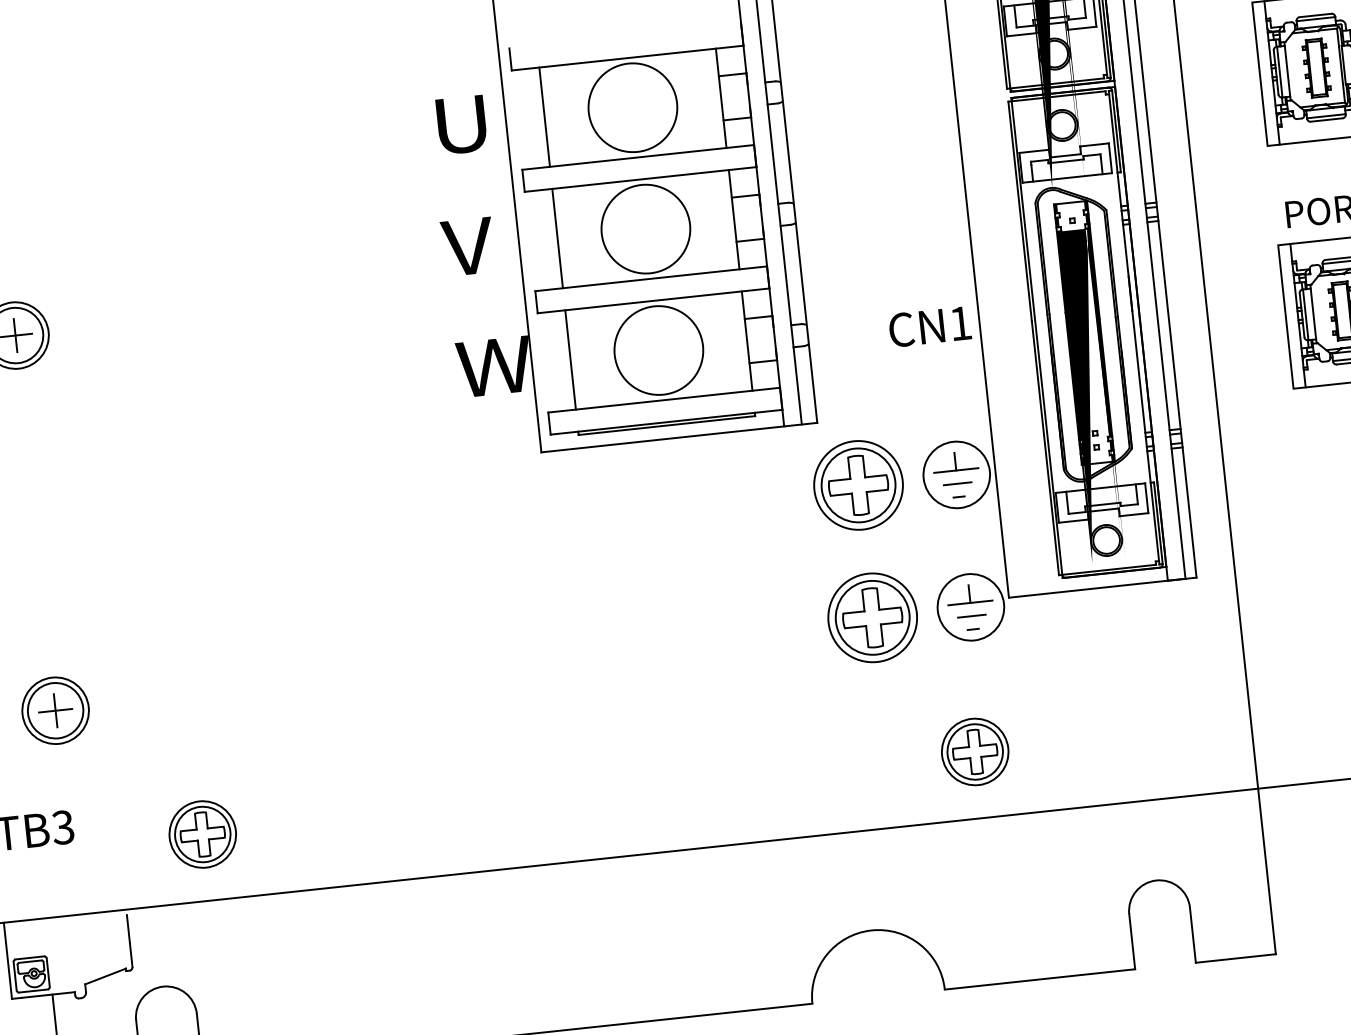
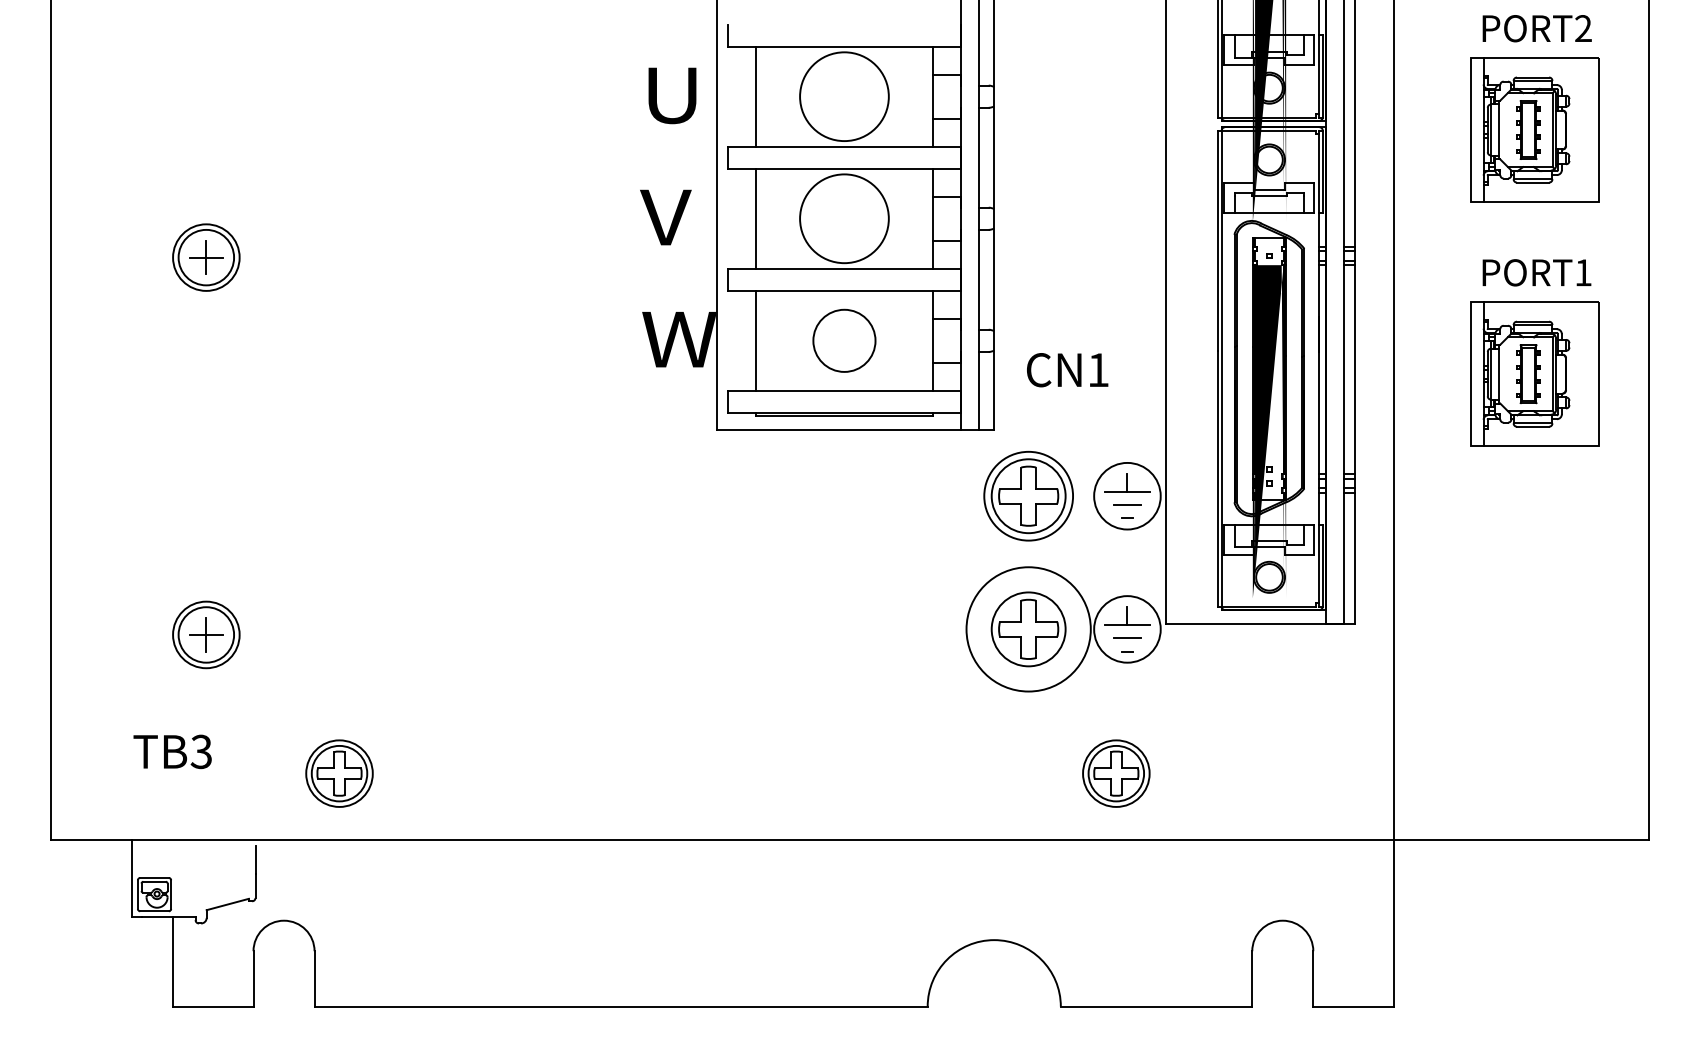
text: (929, 327) -> (1067, 370), moved
circle: (658, 350) -> (844, 340), size x0.7
circle: (872, 617) -> (1028, 629), size x1.4

